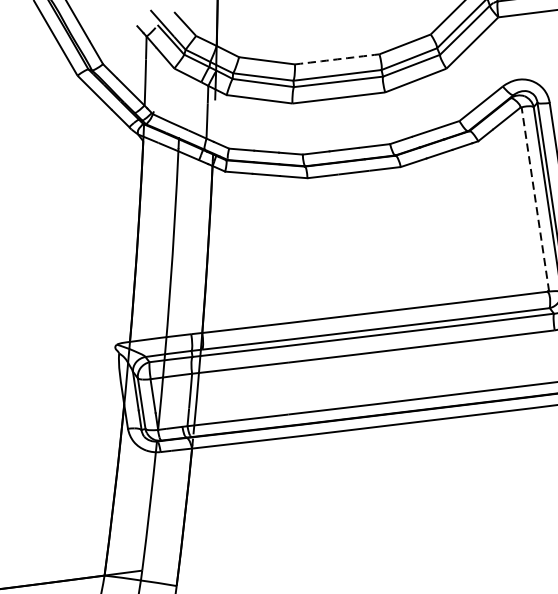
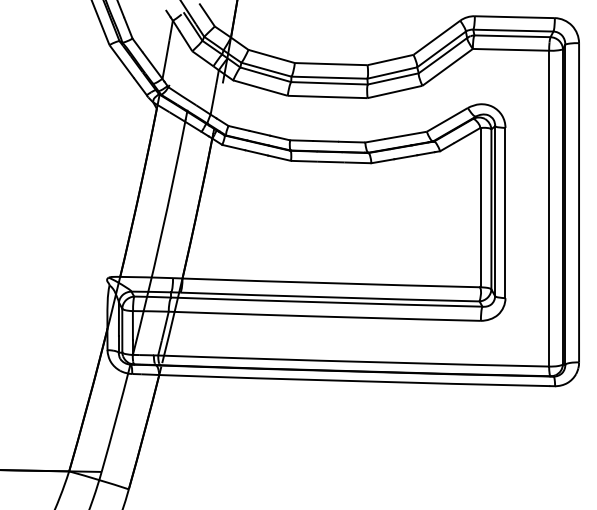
arc: (337, 59) -> (331, 64), dashed -> solid
line: (535, 199) -> (481, 207), dashed -> solid

